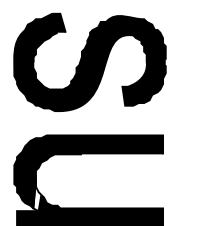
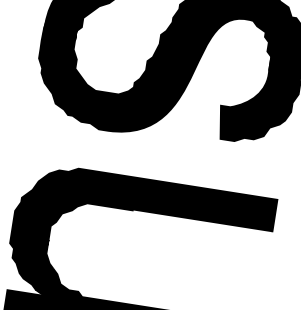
fill: (37, 194) -> (46, 267), added

